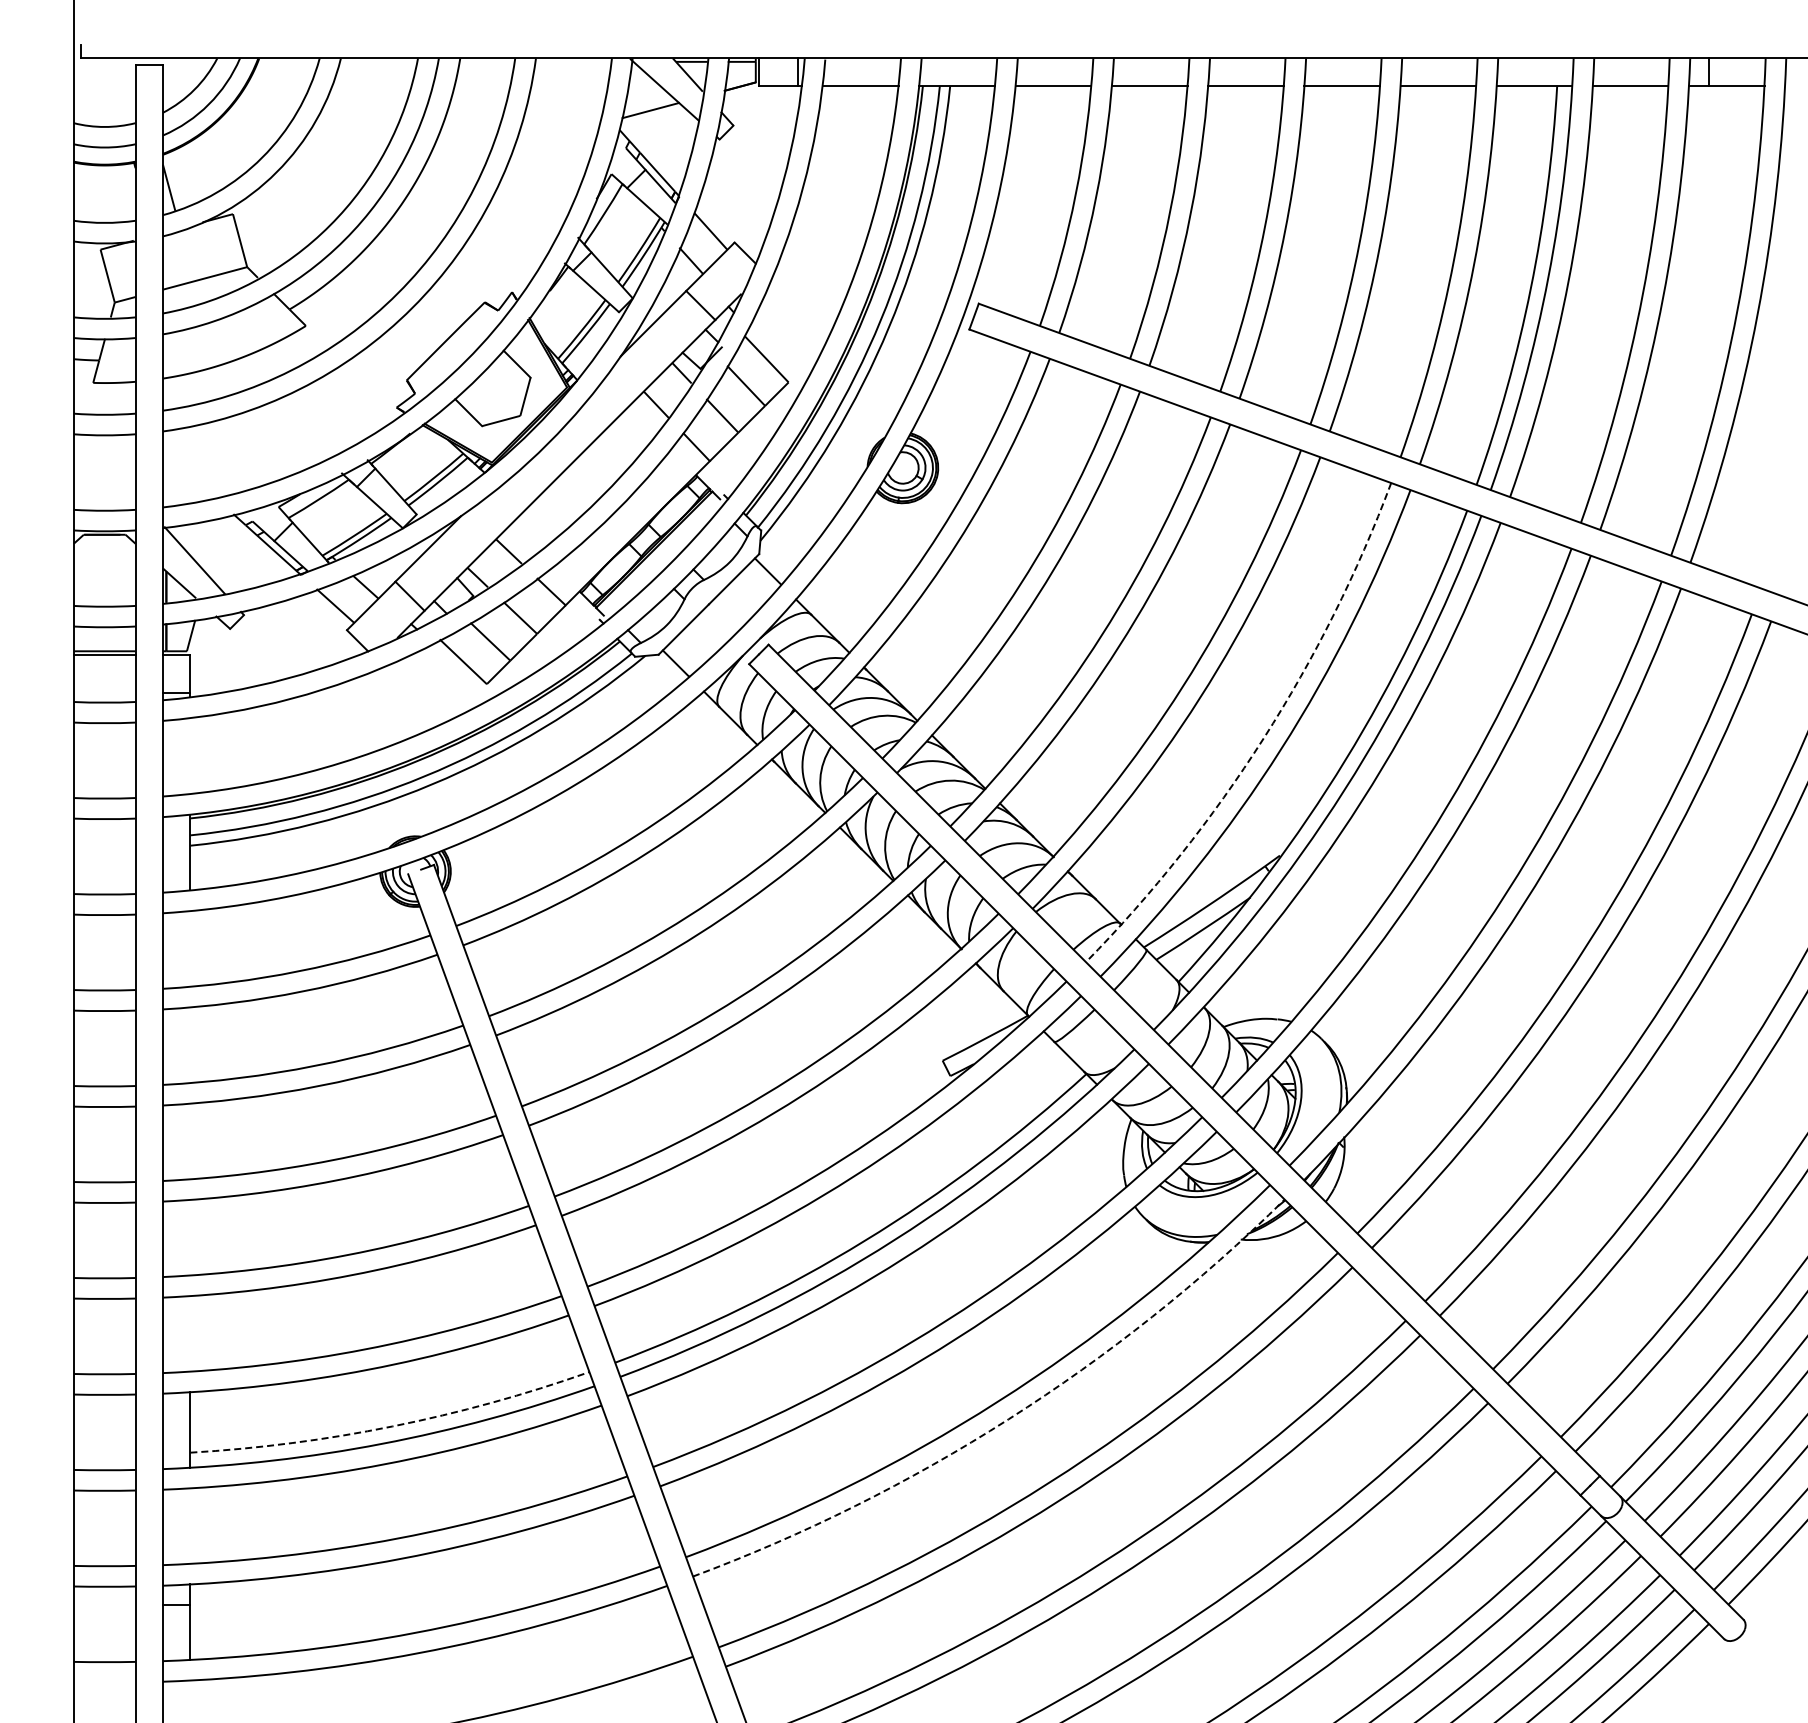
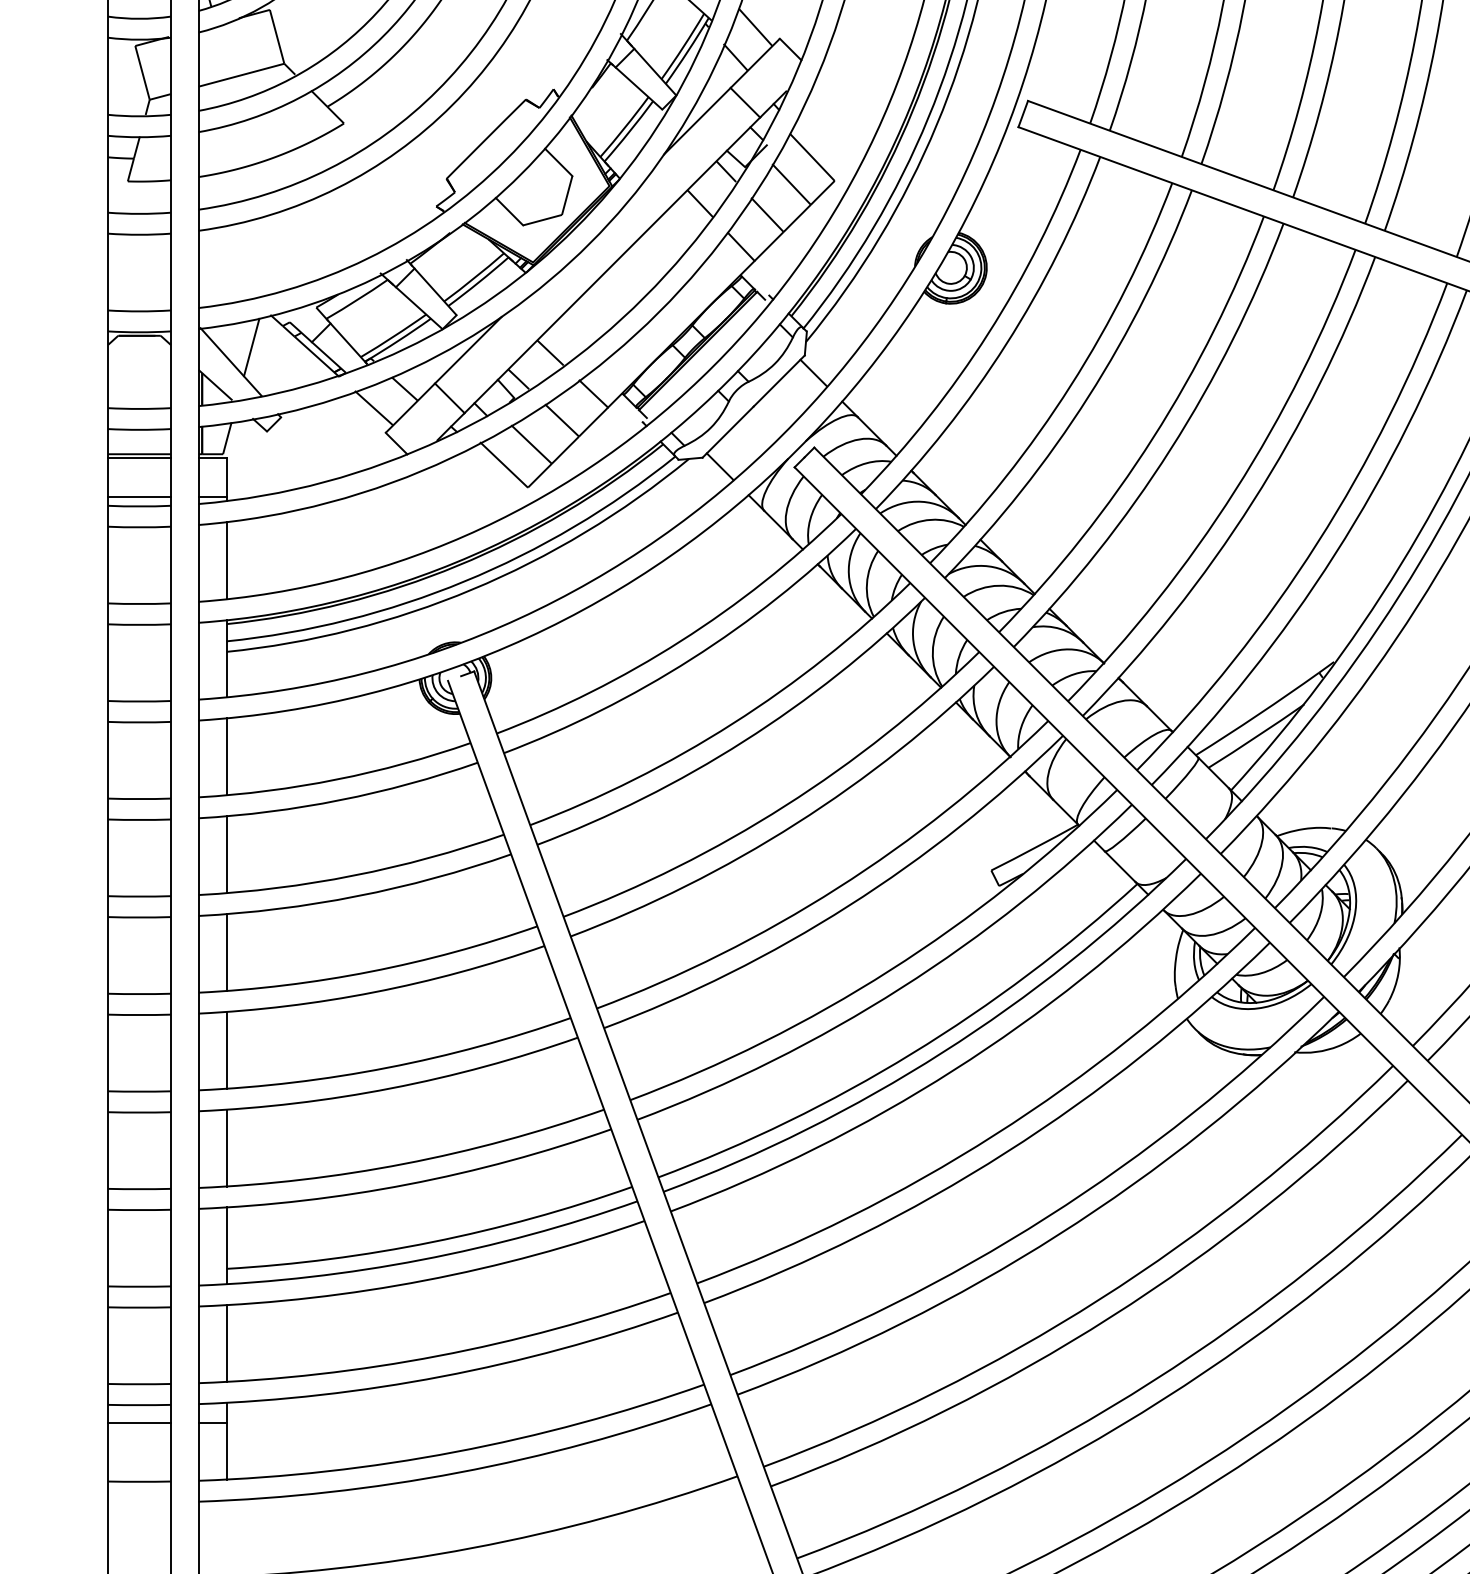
line: (214, 546) -> (251, 347), added
line: (104, 693) -> (139, 497), added
arc: (1263, 738) -> (1317, 542), dashed -> solid
line: (190, 756) -> (226, 561), added
line: (190, 948) -> (226, 756), added
line: (190, 1045) -> (226, 854), added
line: (190, 1141) -> (226, 952), added
line: (190, 1237) -> (226, 1050), added
line: (190, 1333) -> (226, 1147), added
arc: (1008, 1419) -> (1058, 1235), dashed -> solid
arc: (392, 1426) -> (432, 1242), dashed -> solid
line: (190, 1525) -> (226, 1342), added
line: (104, 1604) -> (139, 1423), added

